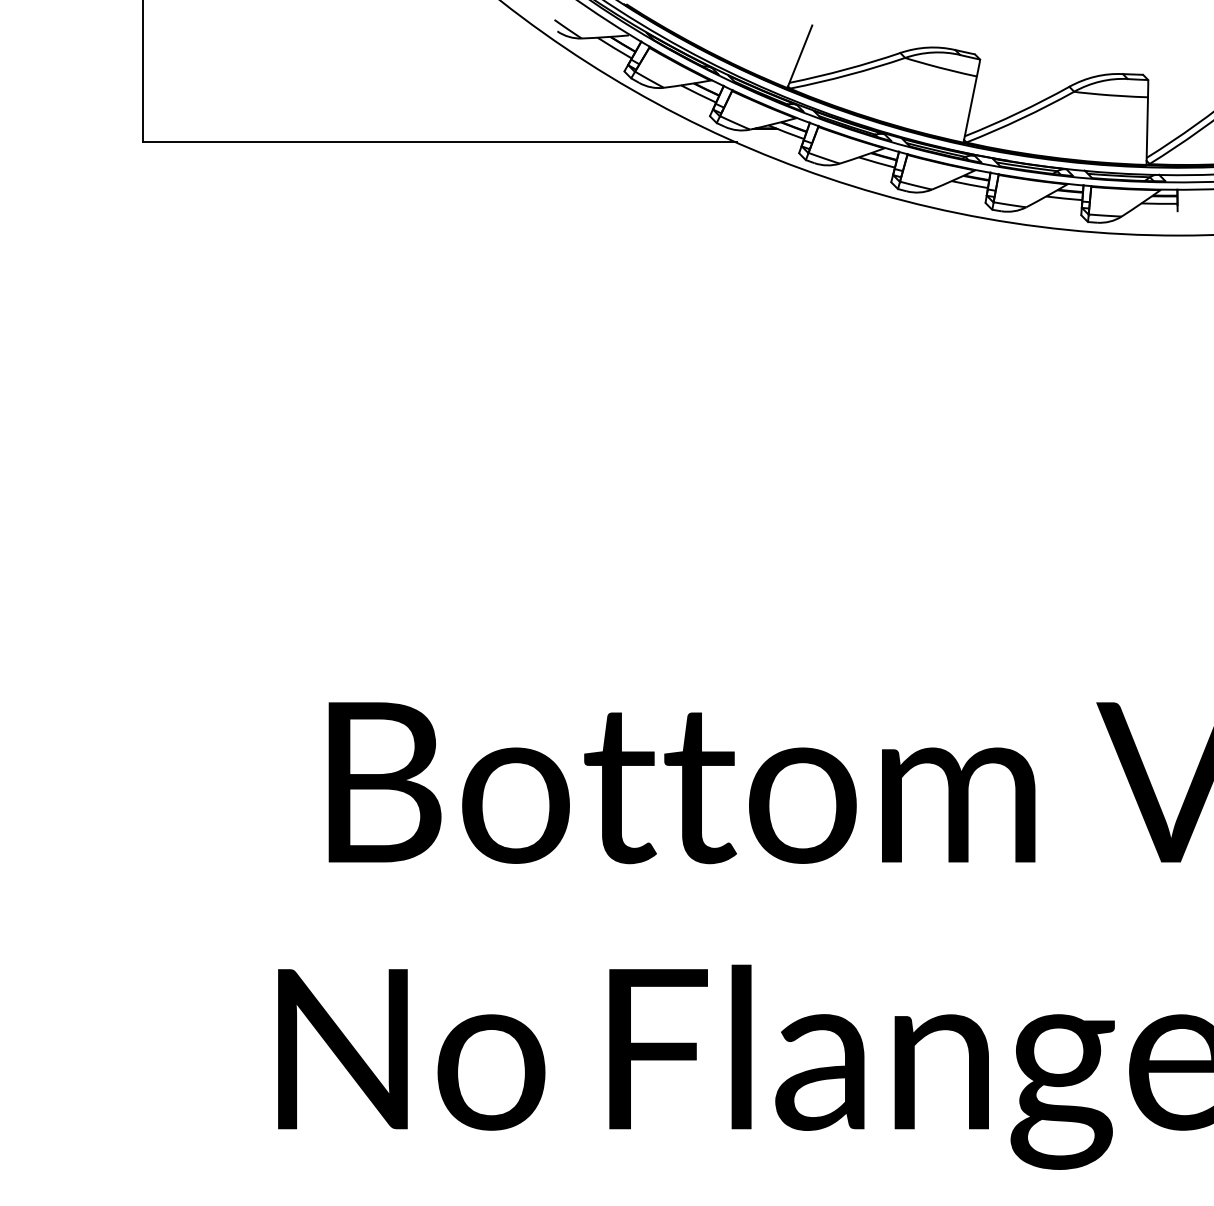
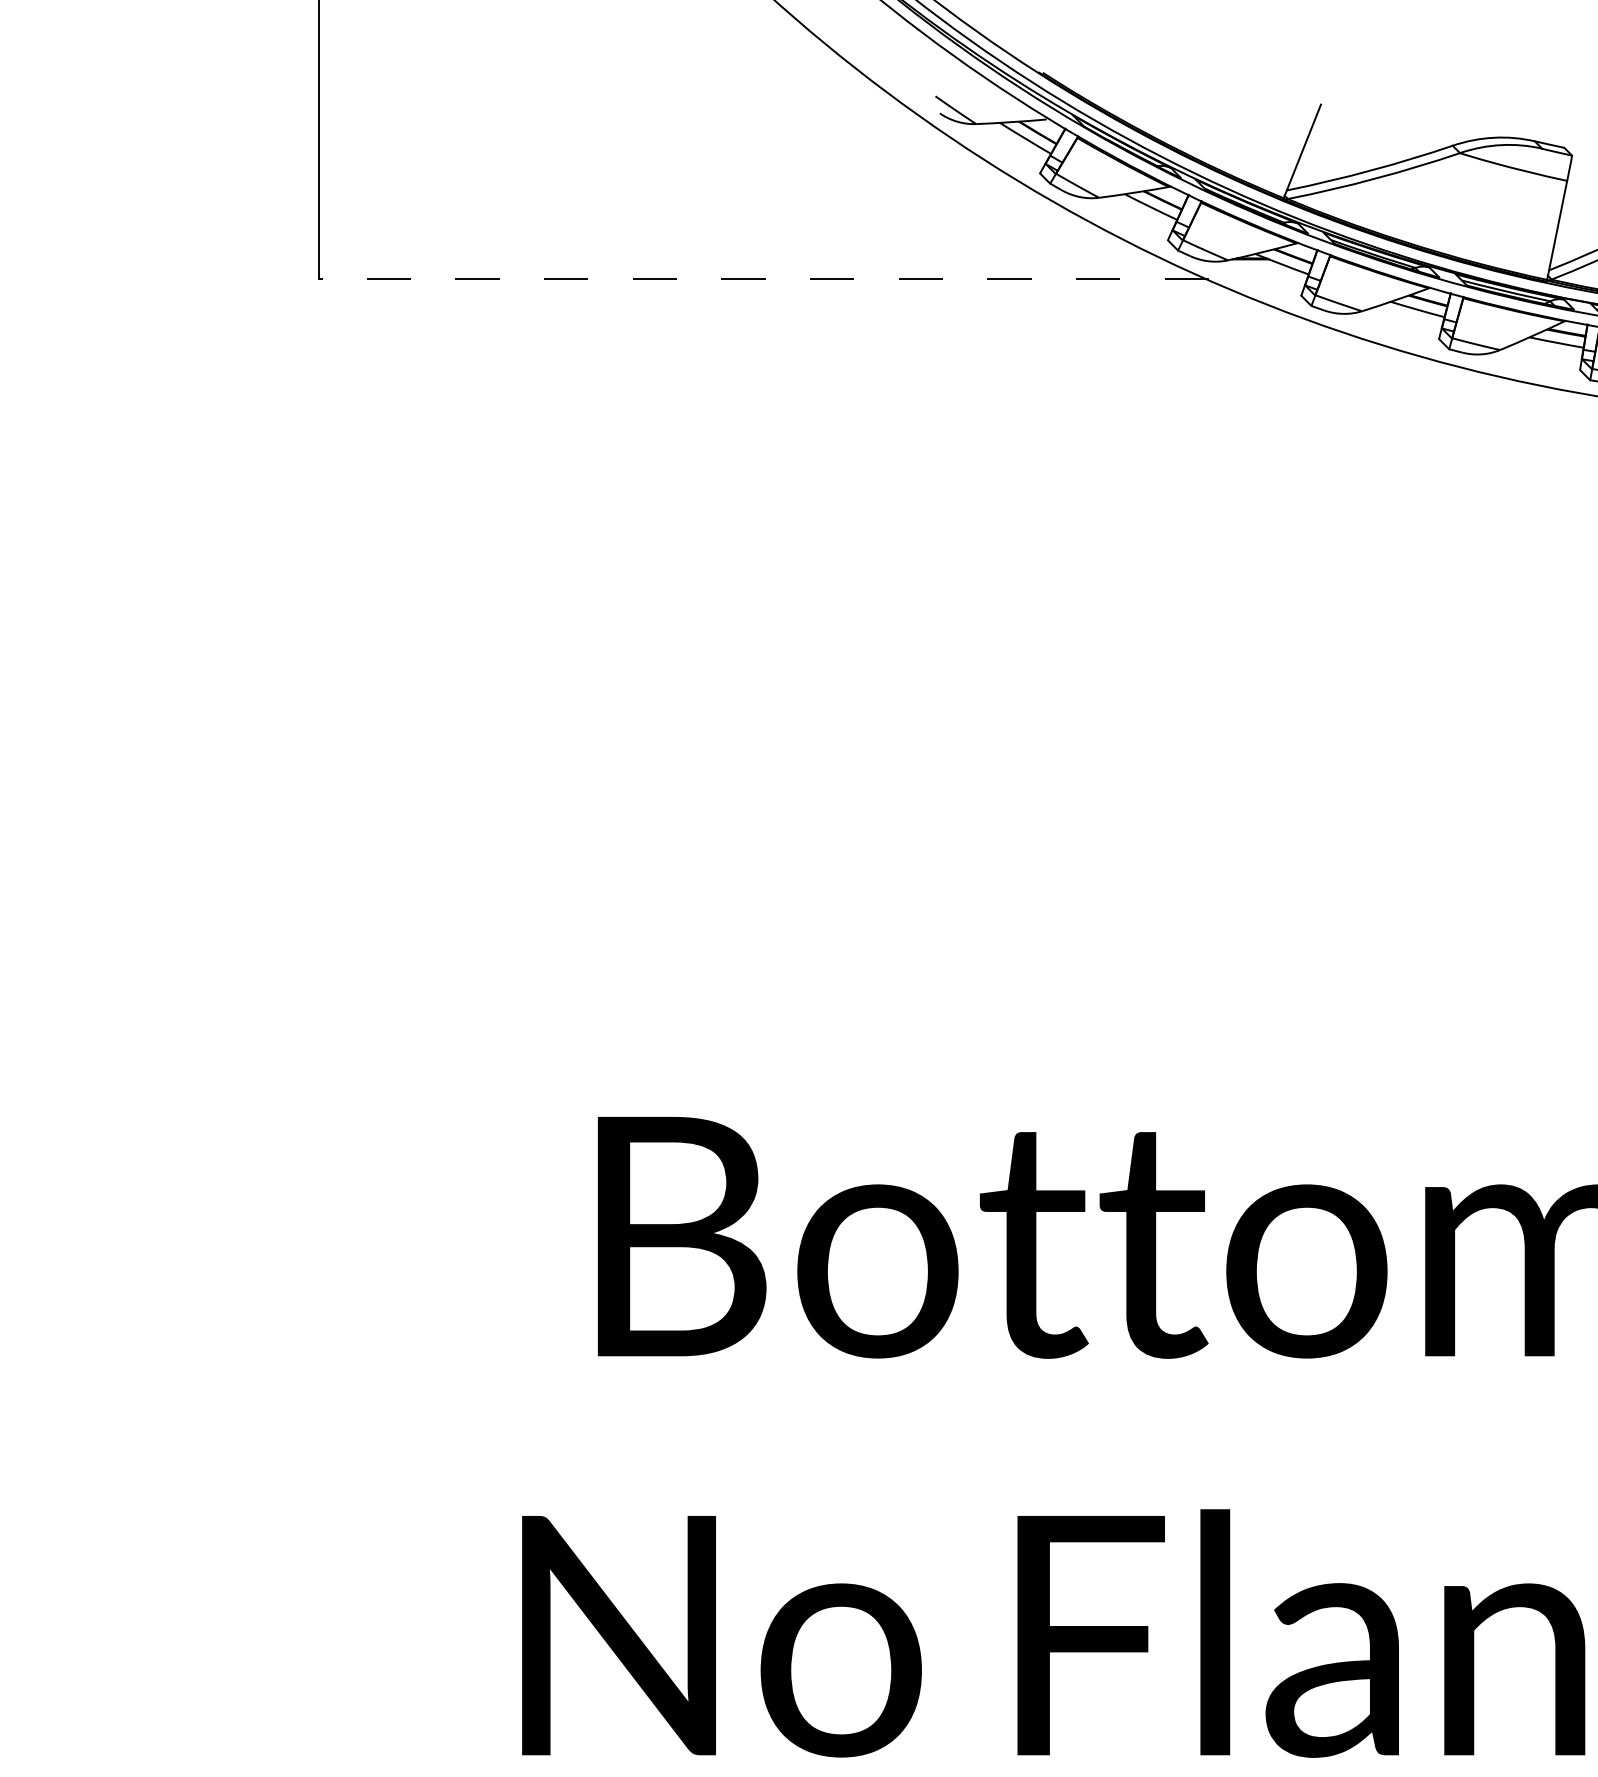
line: (439, 141) -> (763, 278), solid -> dashed

